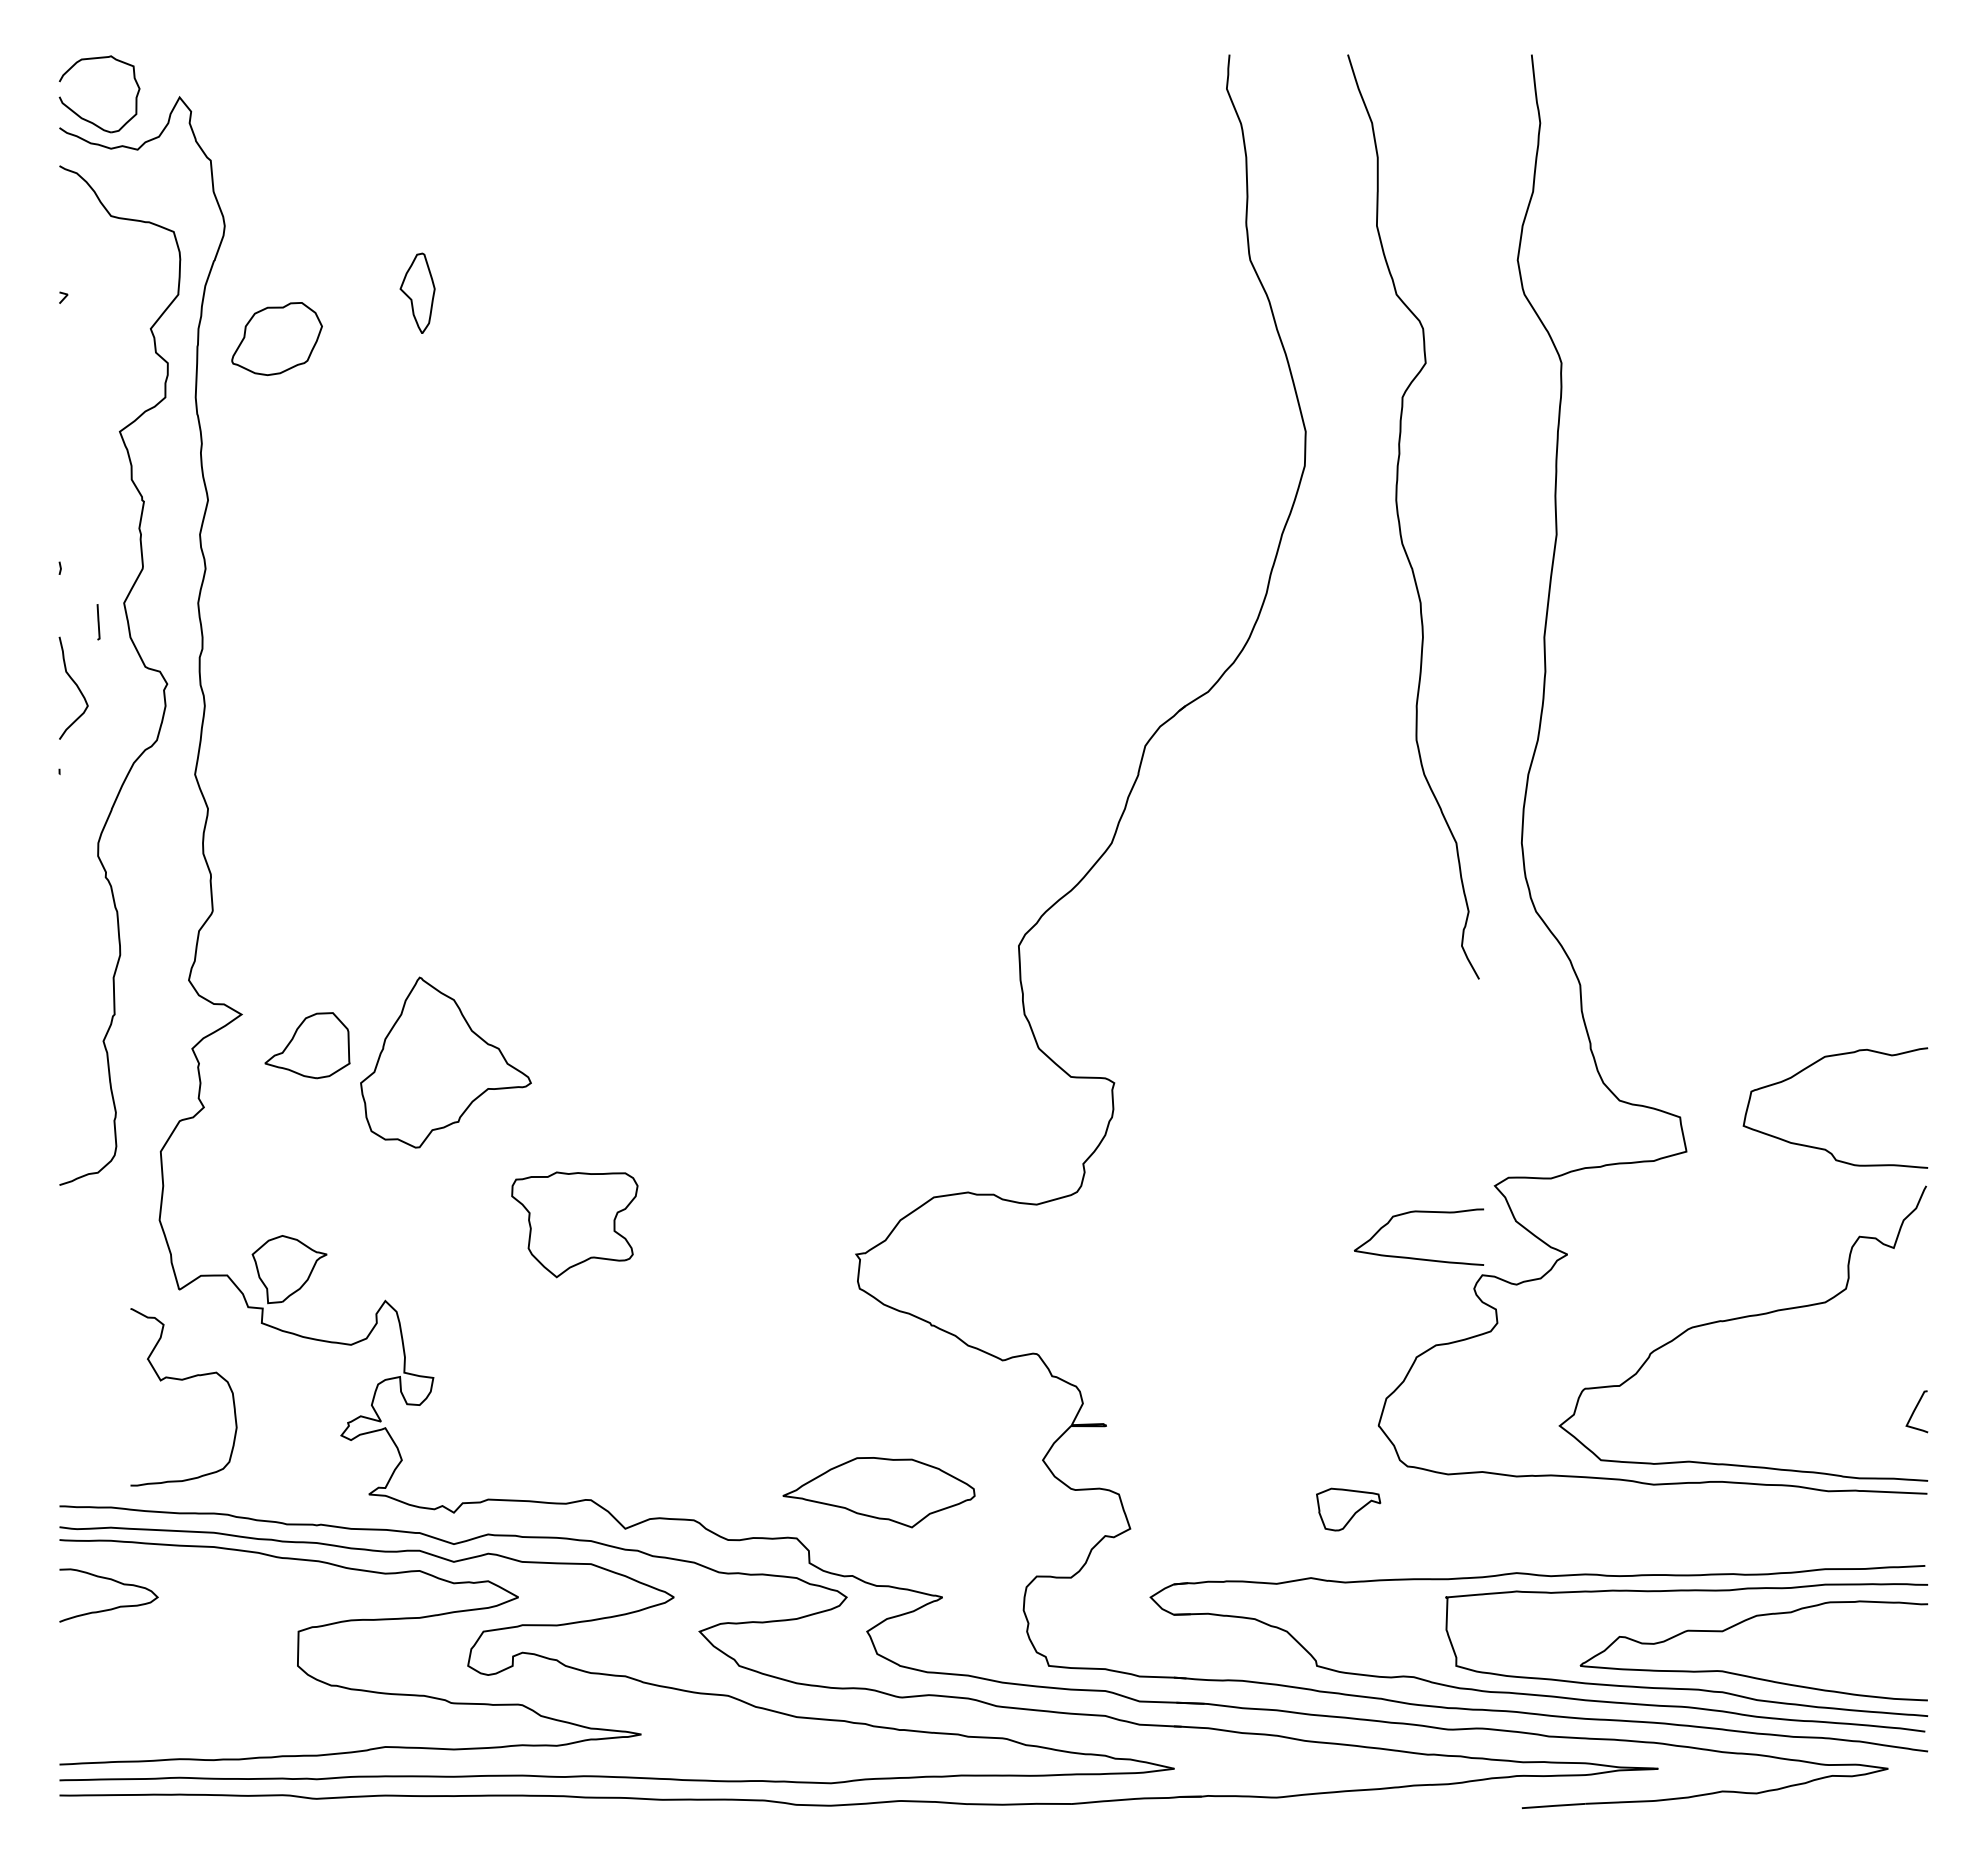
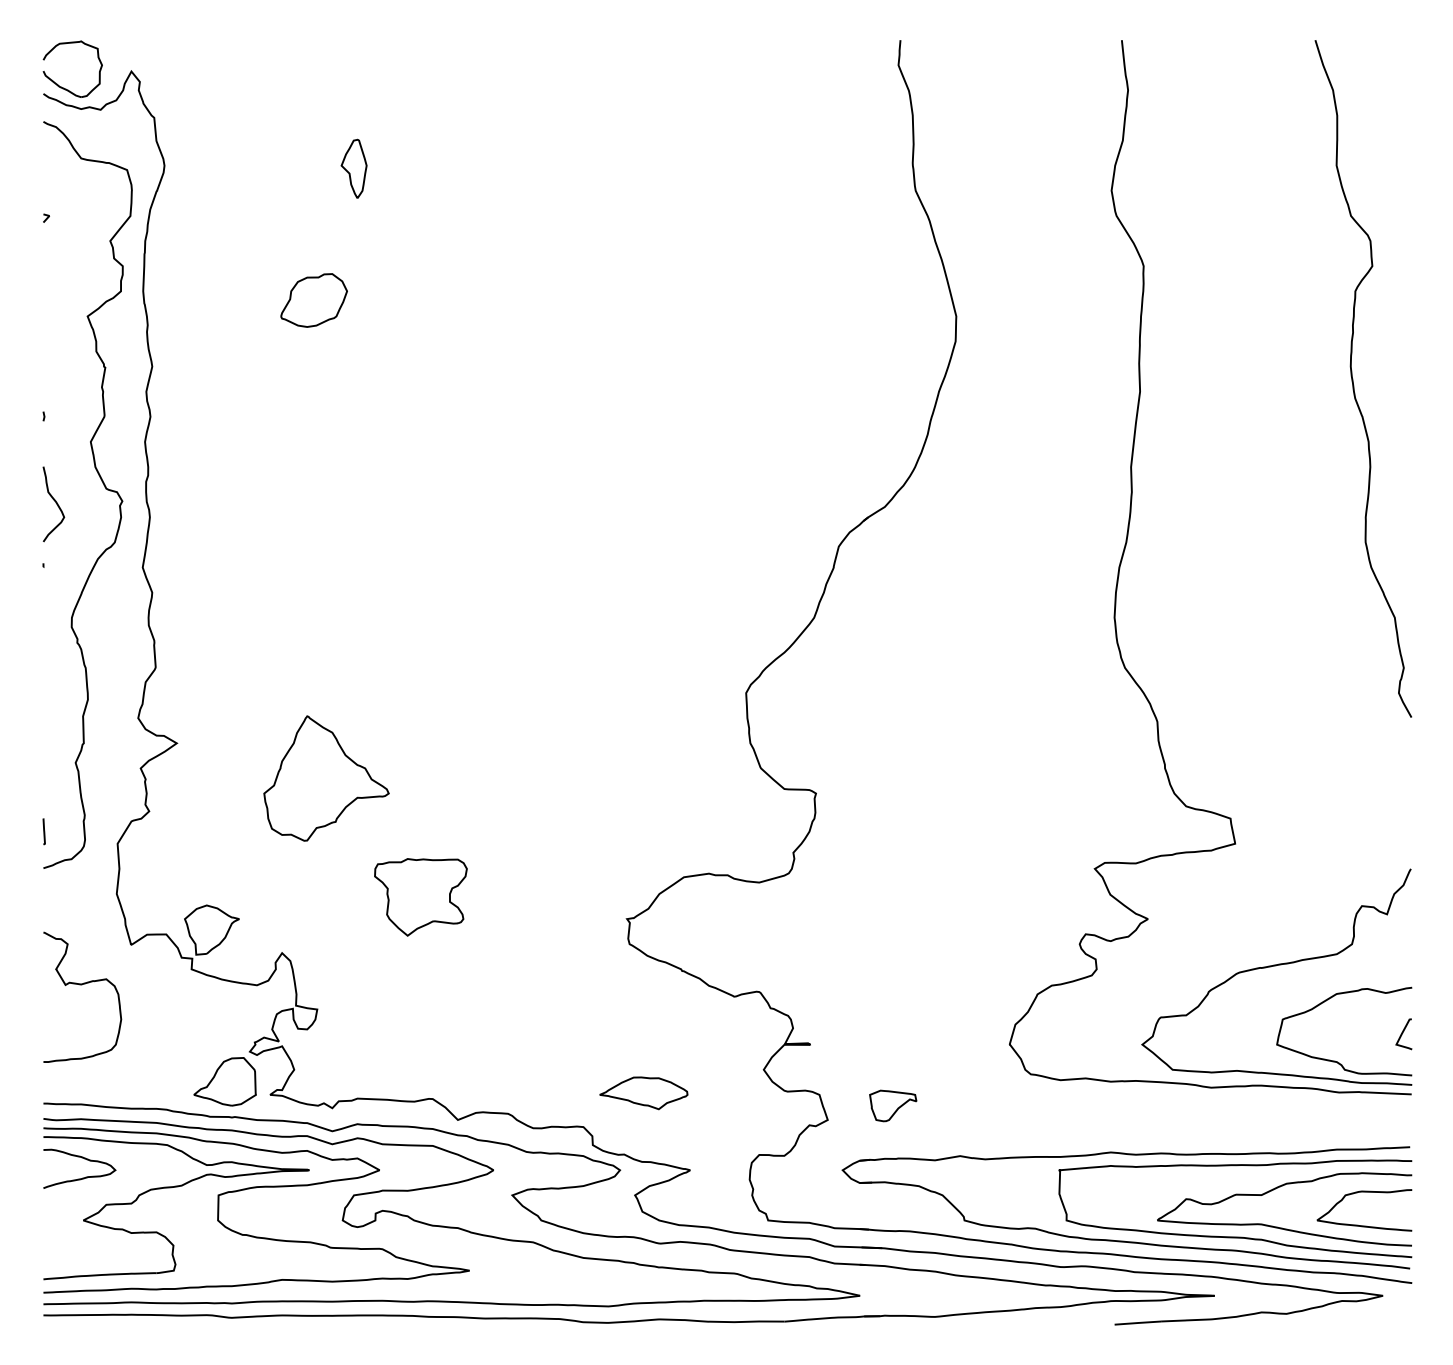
part: (417, 292) -> (354, 168), moved
part: (276, 338) -> (313, 300), moved
curve: (1399, 517) -> (1353, 379), moved
line: (98, 622) -> (44, 831), moved
part: (307, 1045) -> (225, 1081), moved
curve: (1825, 1148) -> (1337, 1061), moved
curve: (1415, 1257) -> (1361, 1225), moved
curve: (183, 1380) -> (82, 985), moved
part: (878, 1491) -> (643, 1092), size x0.62
part: (1348, 1509) -> (893, 1105), moved
part: (237, 1621) -> (173, 1187), added

